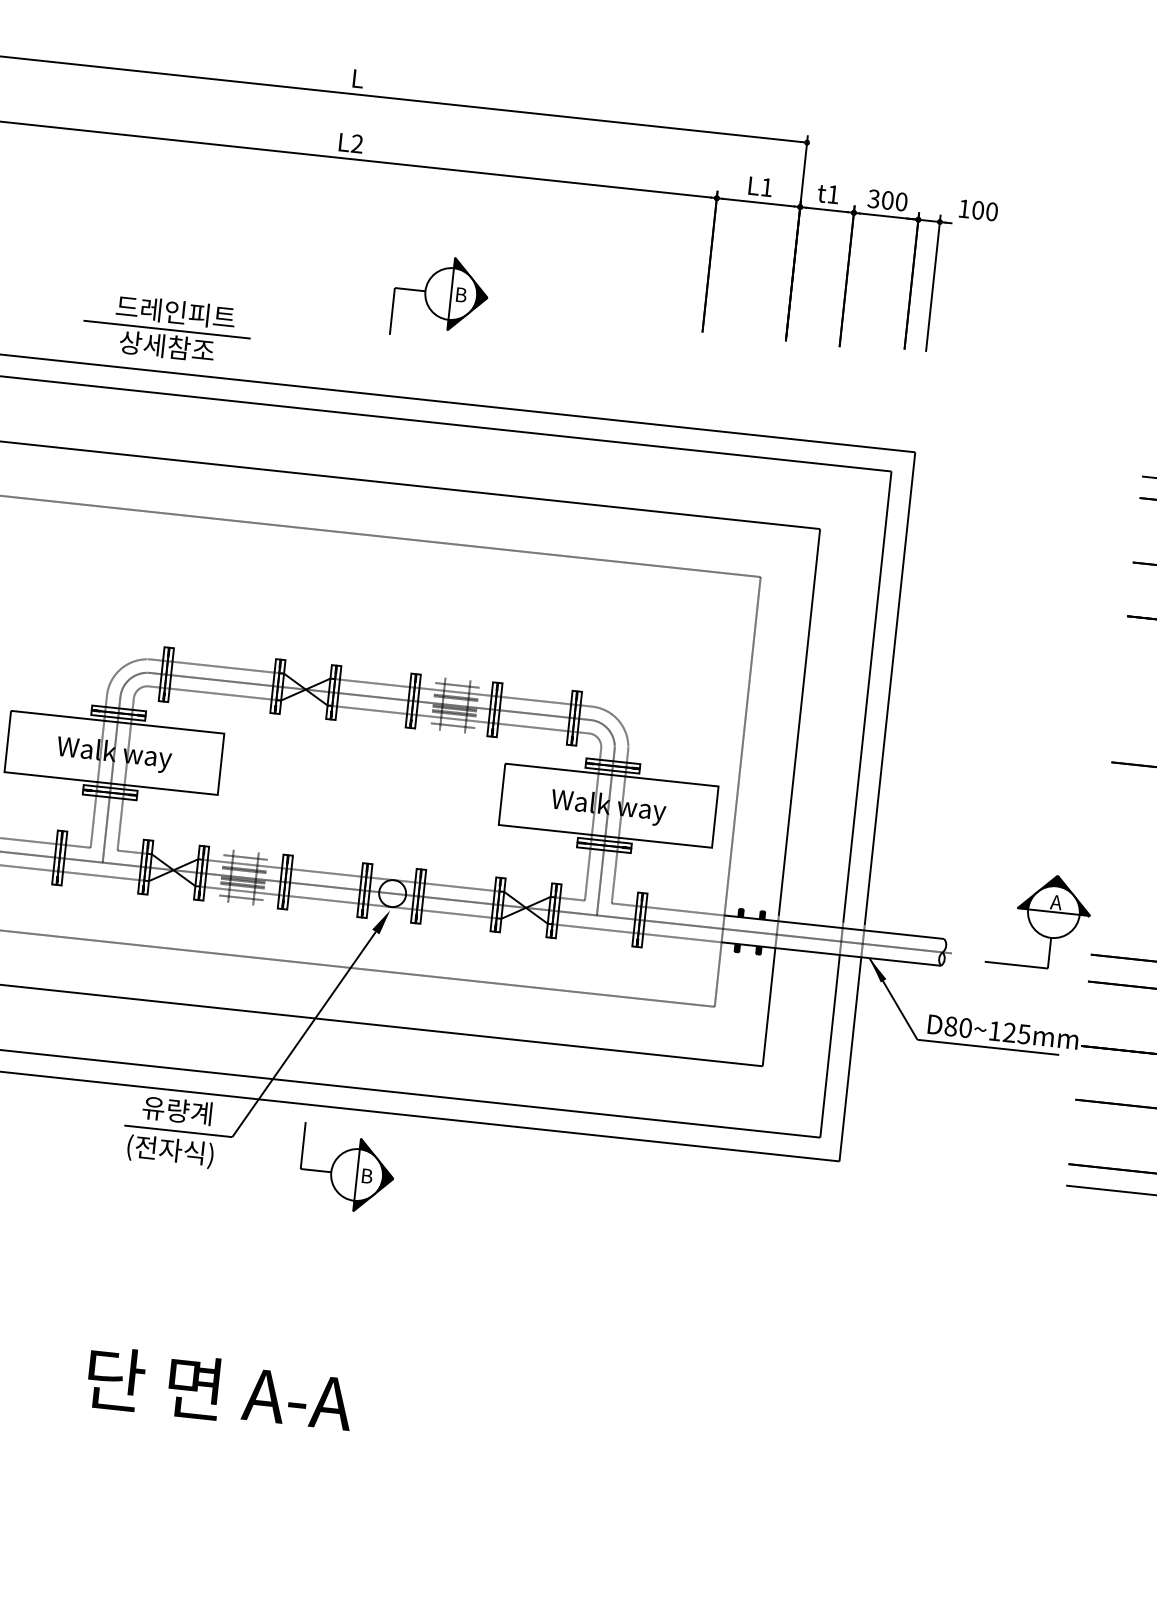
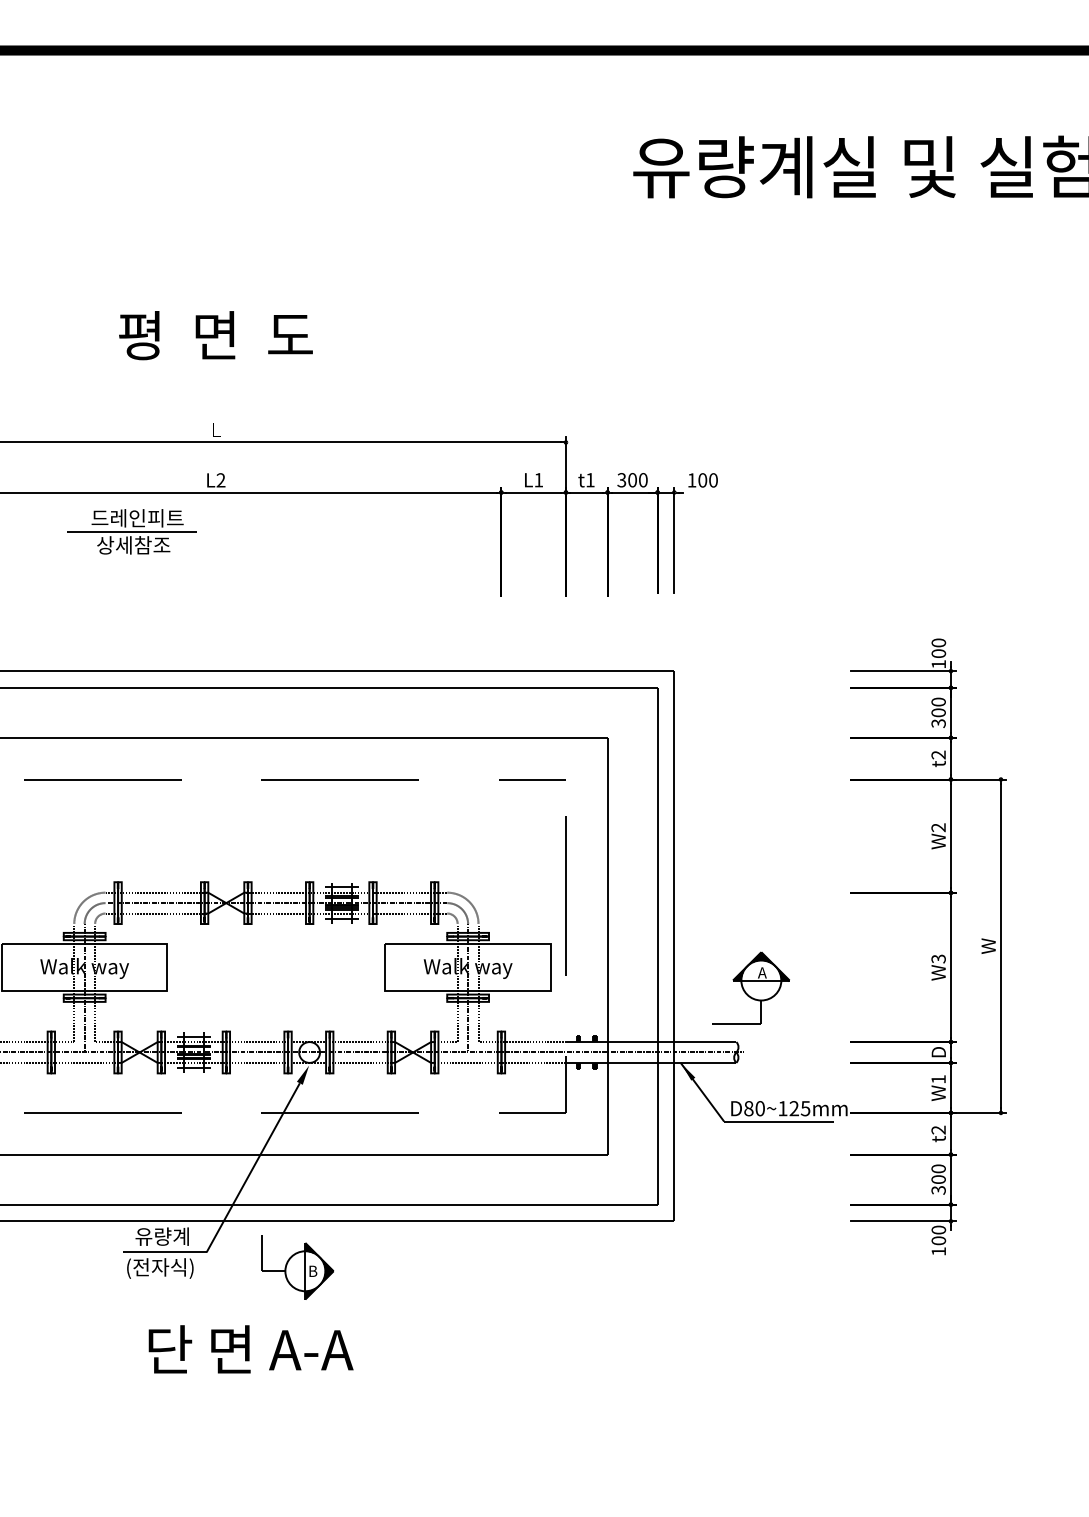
part: (440, 297) -> (297, 591), removed
part: (166, 328) -> (131, 531), moved
part: (1038, 919) -> (750, 987), moved
text: (219, 1390) -> (250, 1349), moved

